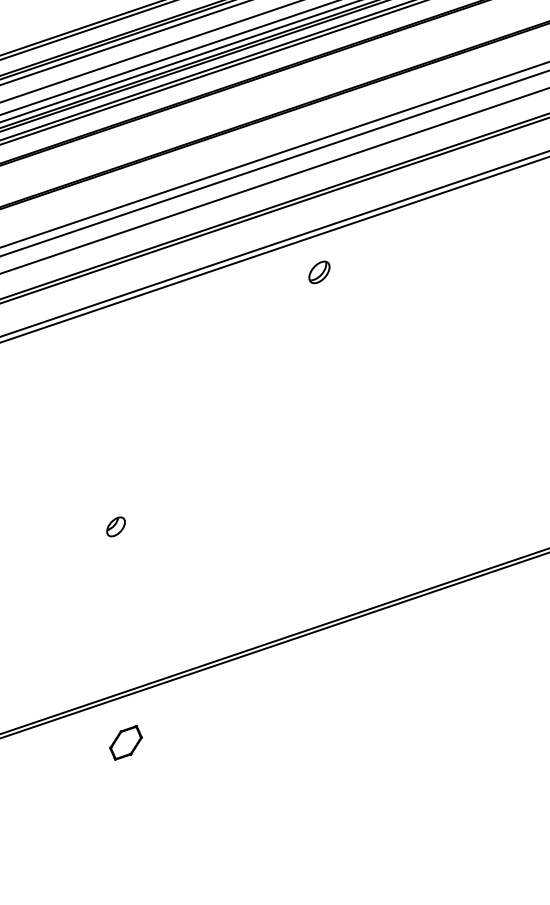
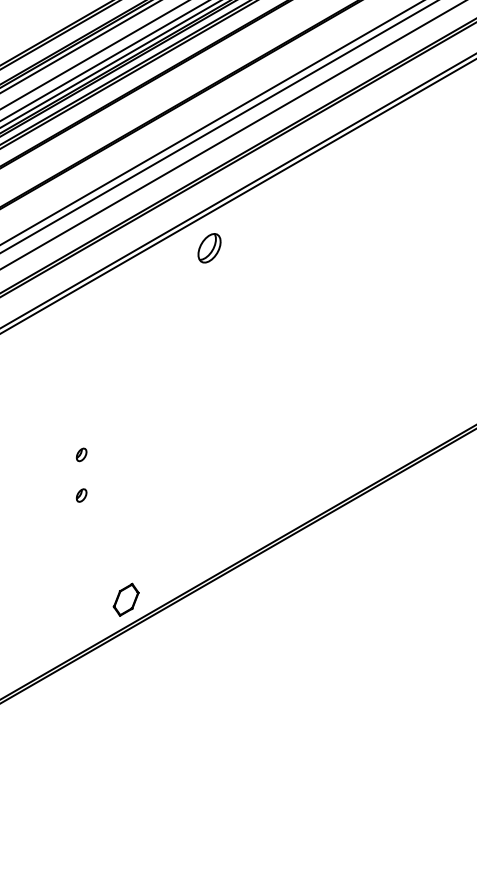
part: (319, 272) -> (209, 248), size x1.43
part: (125, 479) -> (81, 454), added
part: (115, 526) -> (81, 495), size x0.71
part: (125, 742) -> (125, 599), moved

